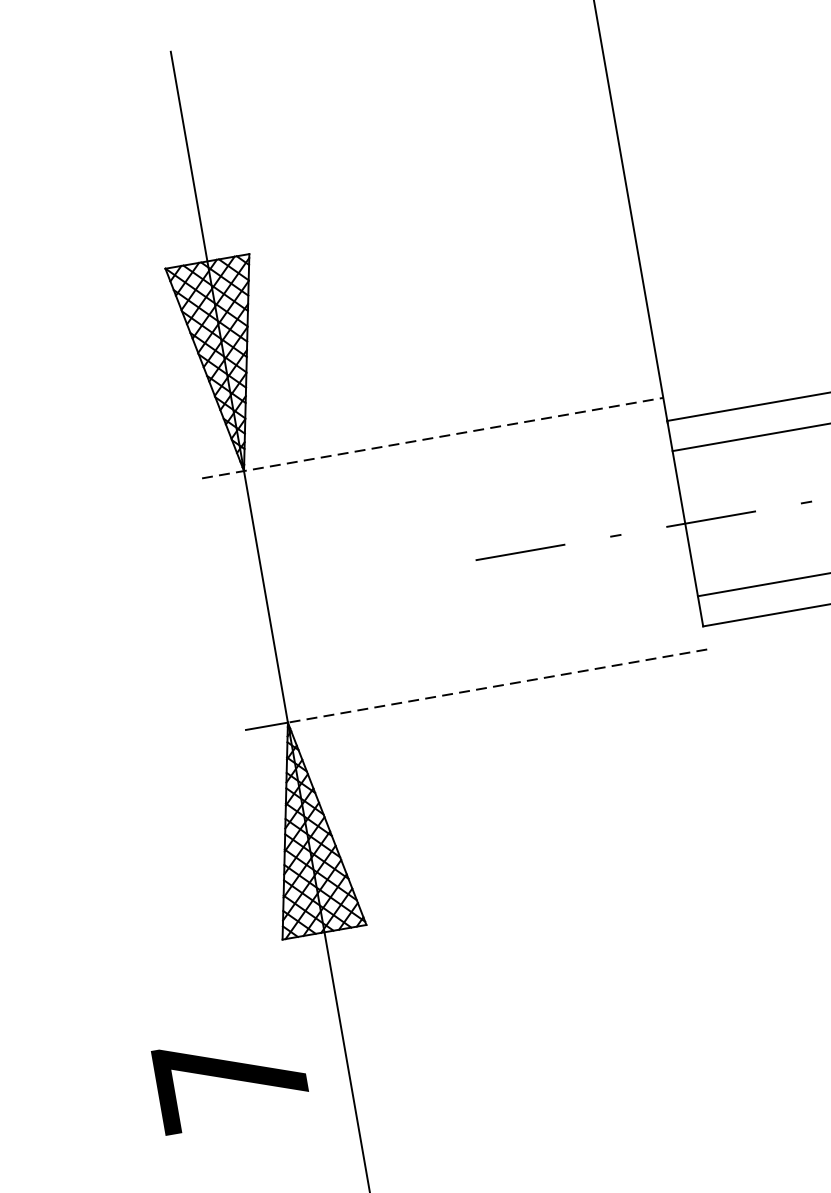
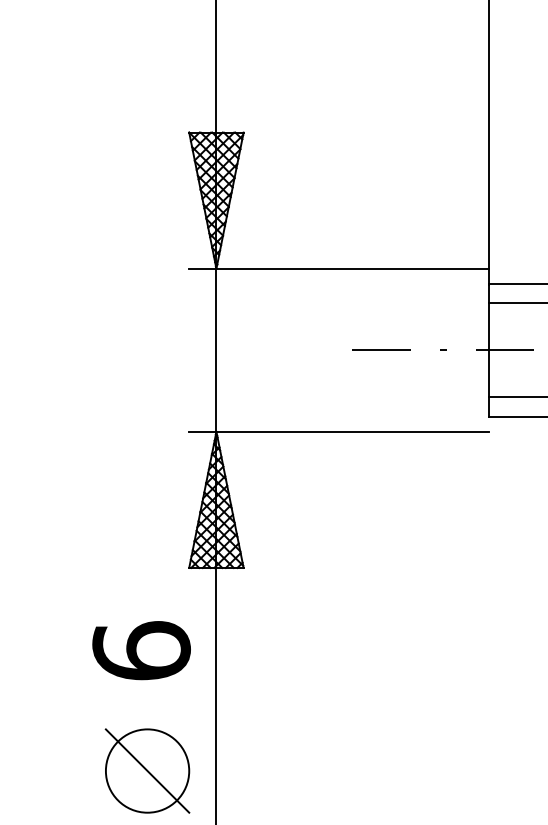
line: (432, 437) -> (338, 268), dashed -> solid
line: (495, 685) -> (351, 431), dashed -> solid
text: (231, 1079) -> (141, 650), 7 -> 6

